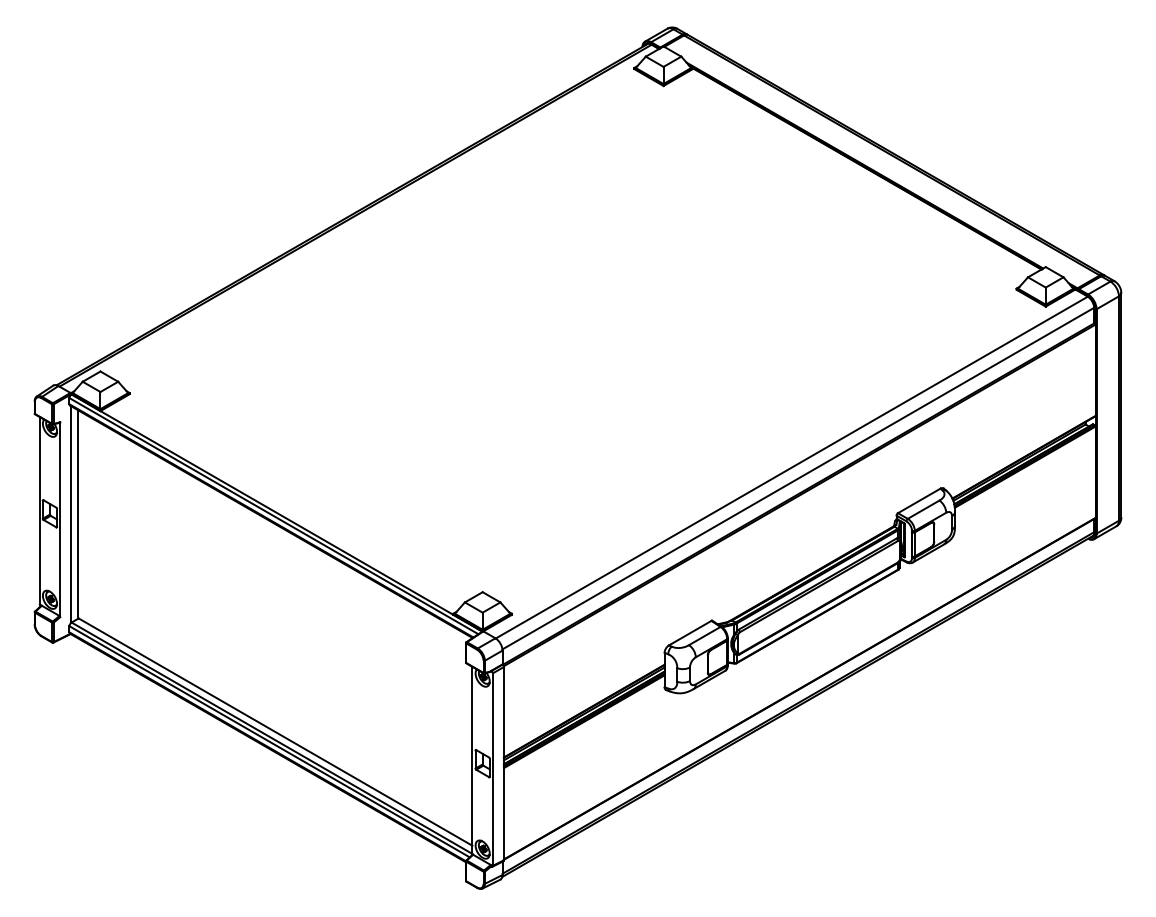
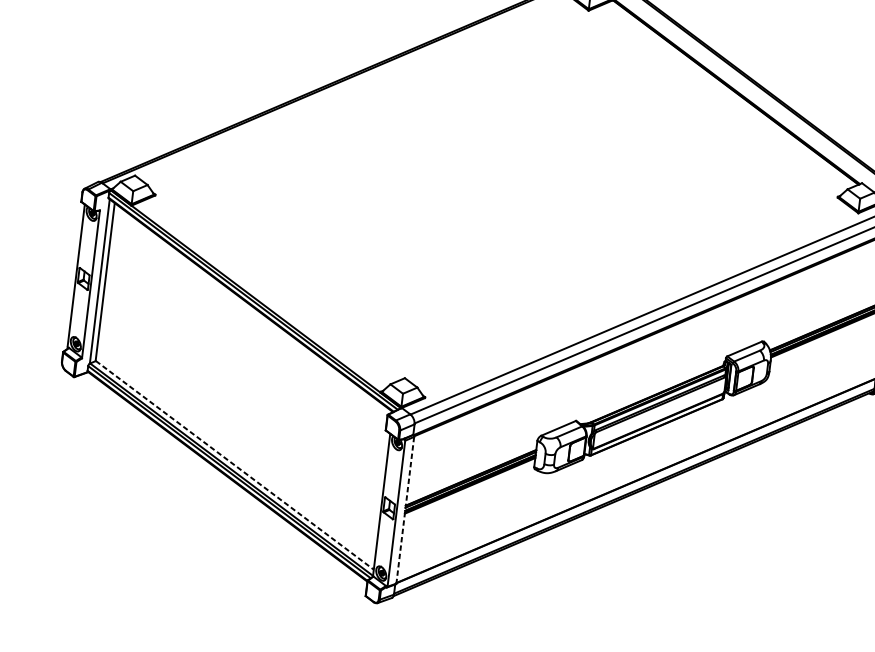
line: (275, 732) -> (234, 465), solid -> dashed
line: (503, 763) -> (404, 510), solid -> dashed

